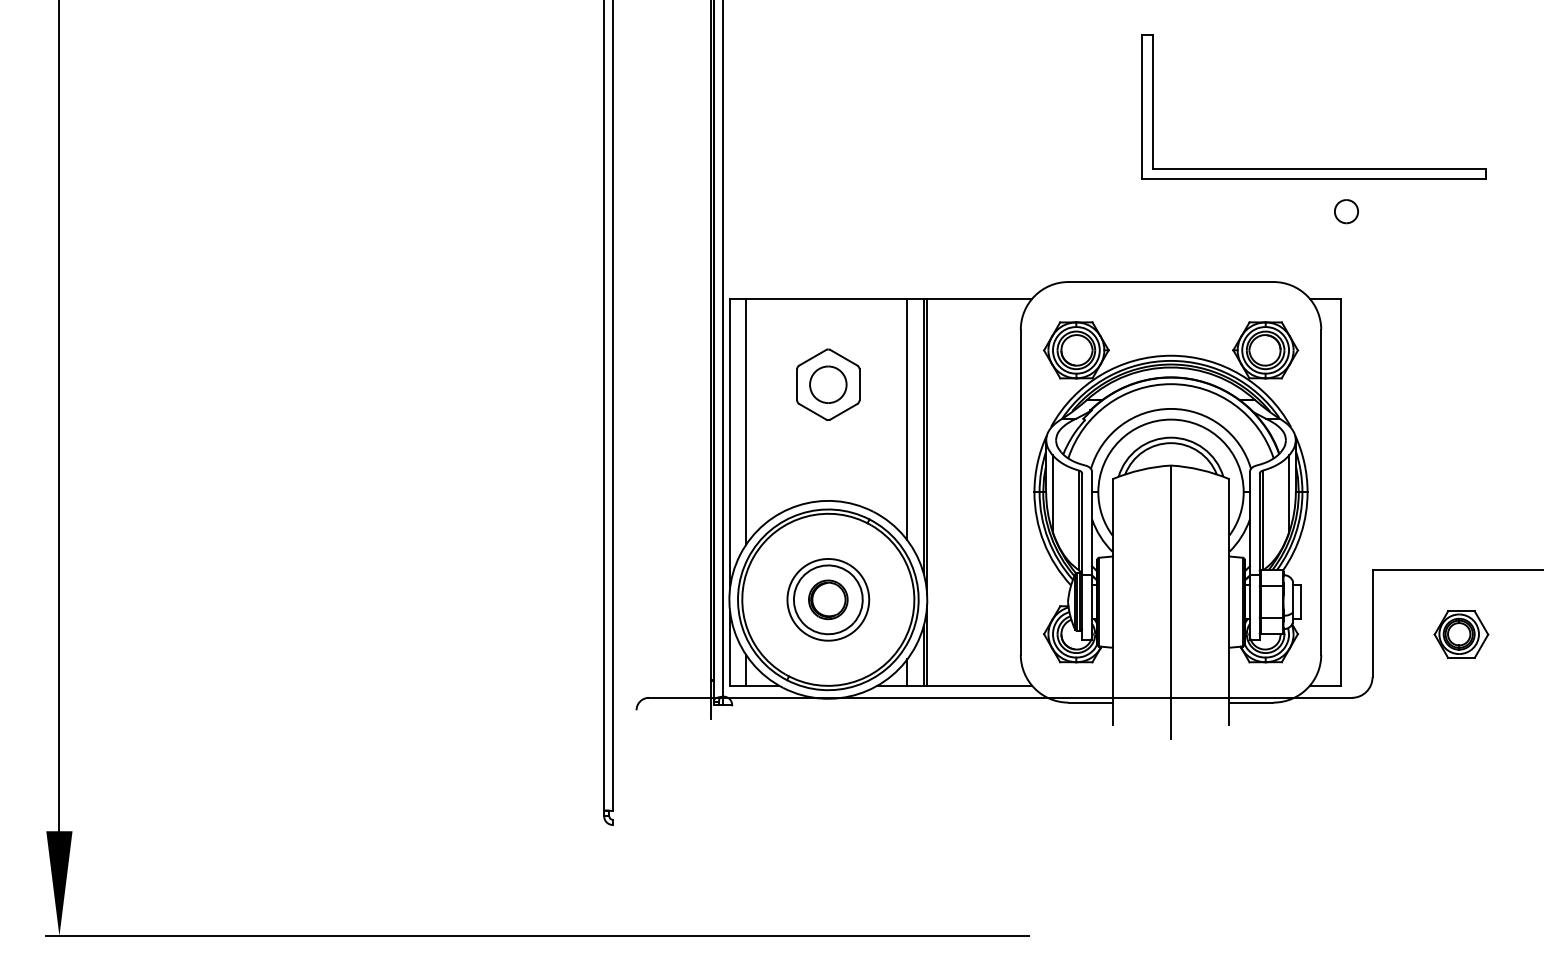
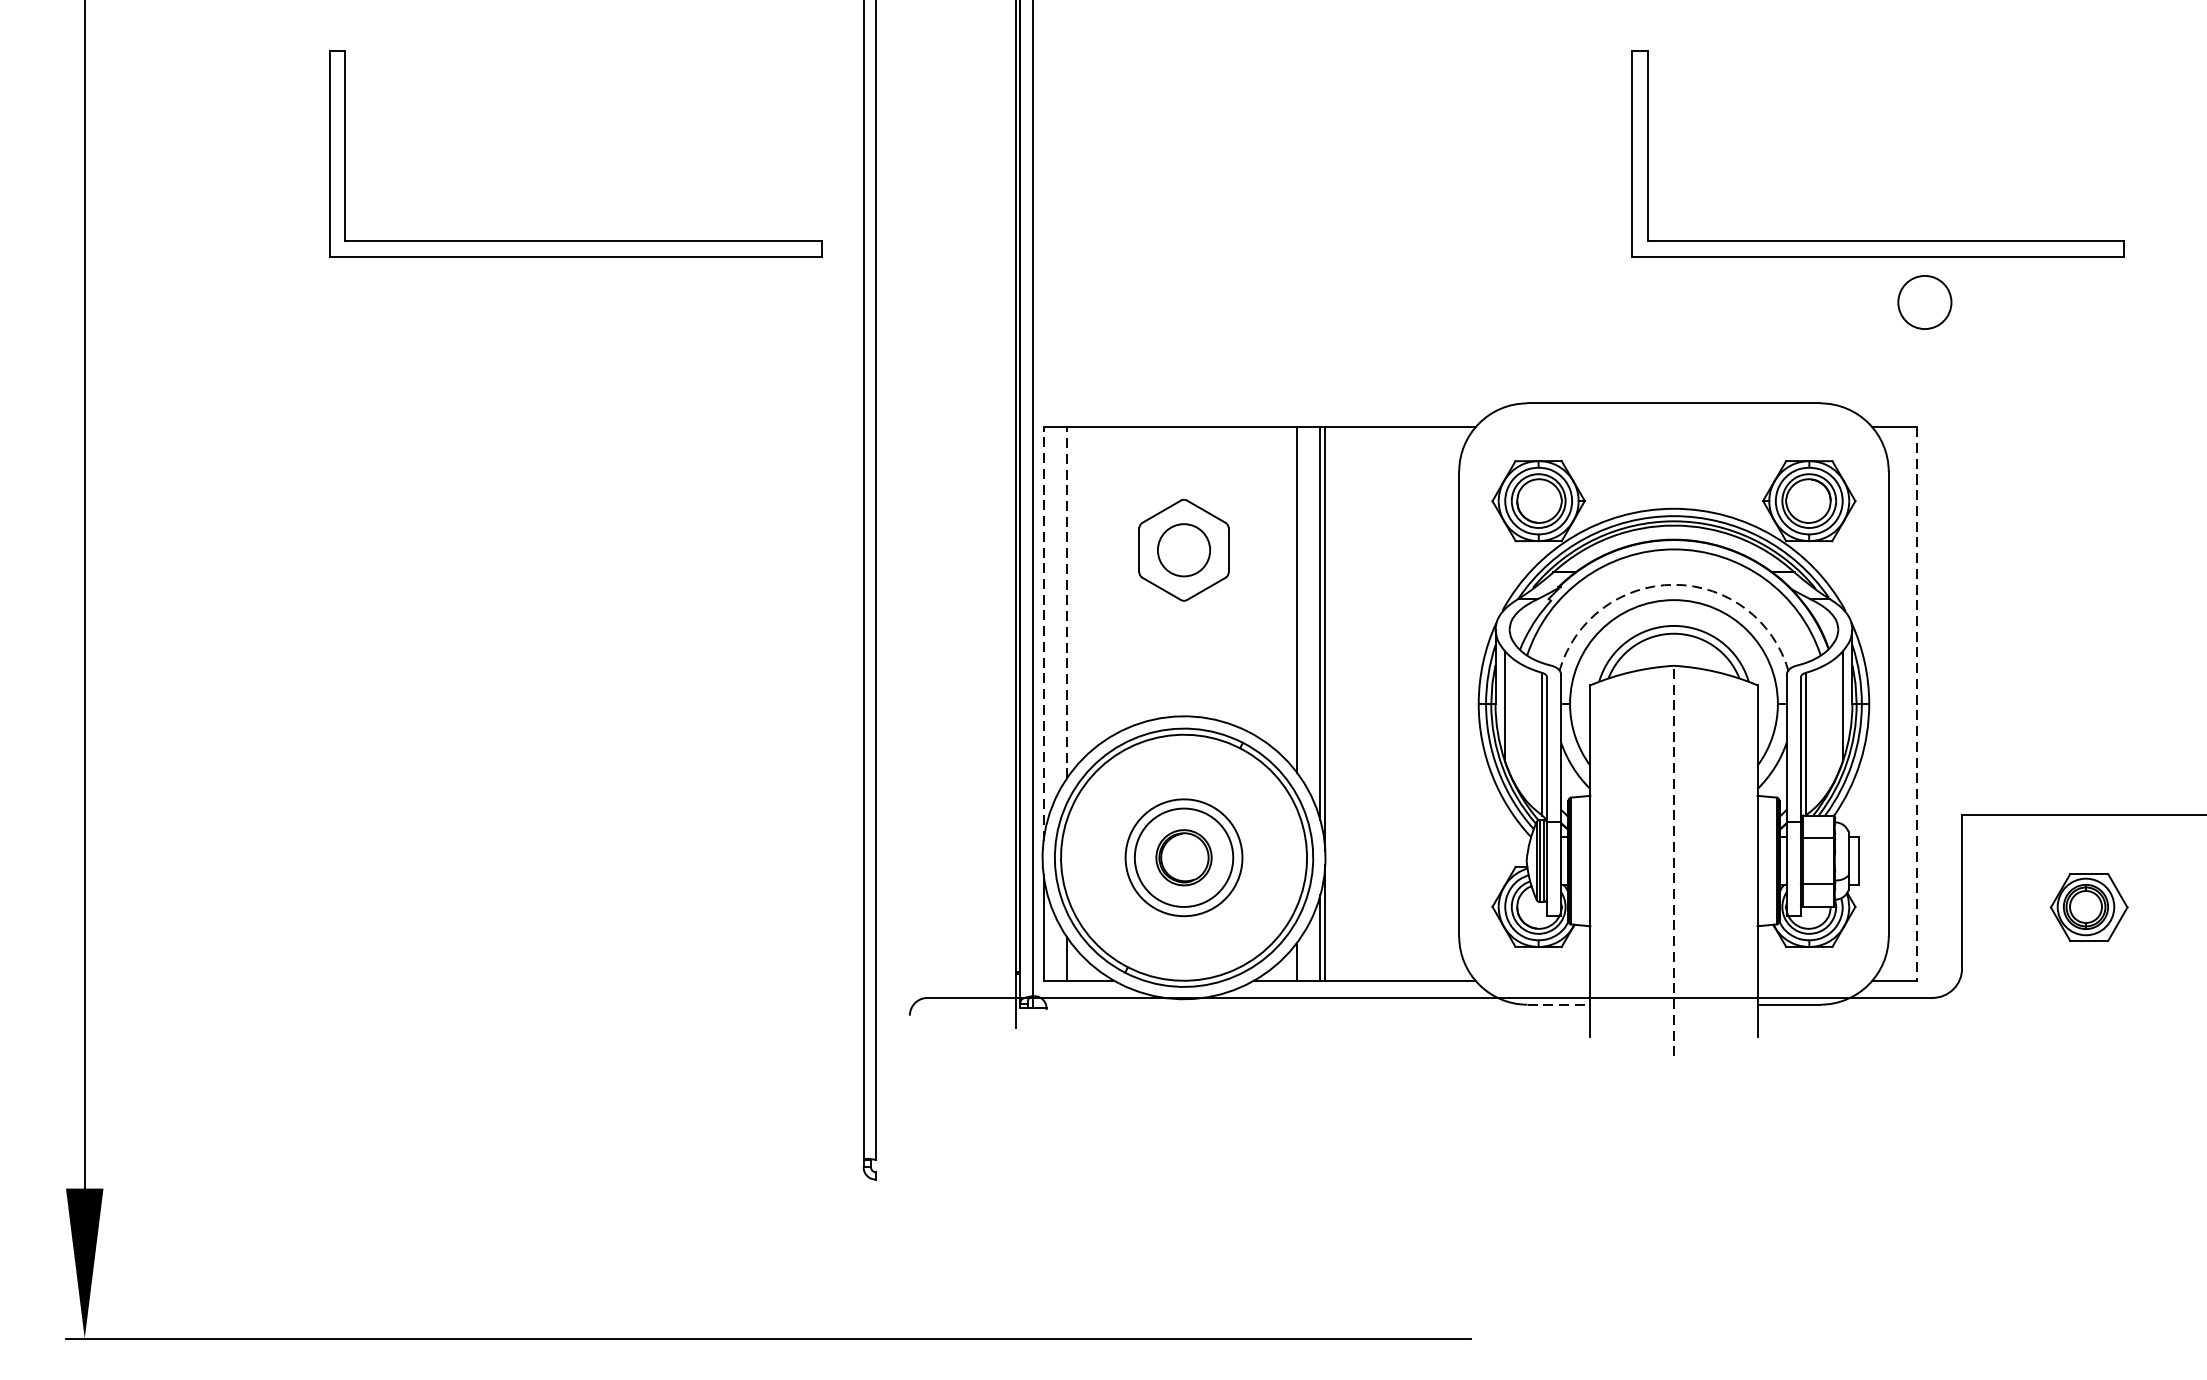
part: (402, 168) -> (575, 241), added
part: (1346, 211) -> (1924, 302), size x1.6
arc: (1171, 408) -> (1674, 584), solid -> dashed
line: (746, 421) -> (1067, 602), solid -> dashed
line: (730, 443) -> (1044, 634), solid -> dashed
line: (1340, 492) -> (1916, 704), solid -> dashed
line: (1171, 602) -> (1674, 861), solid -> dashed
line: (1090, 702) -> (1558, 1004), solid -> dashed

